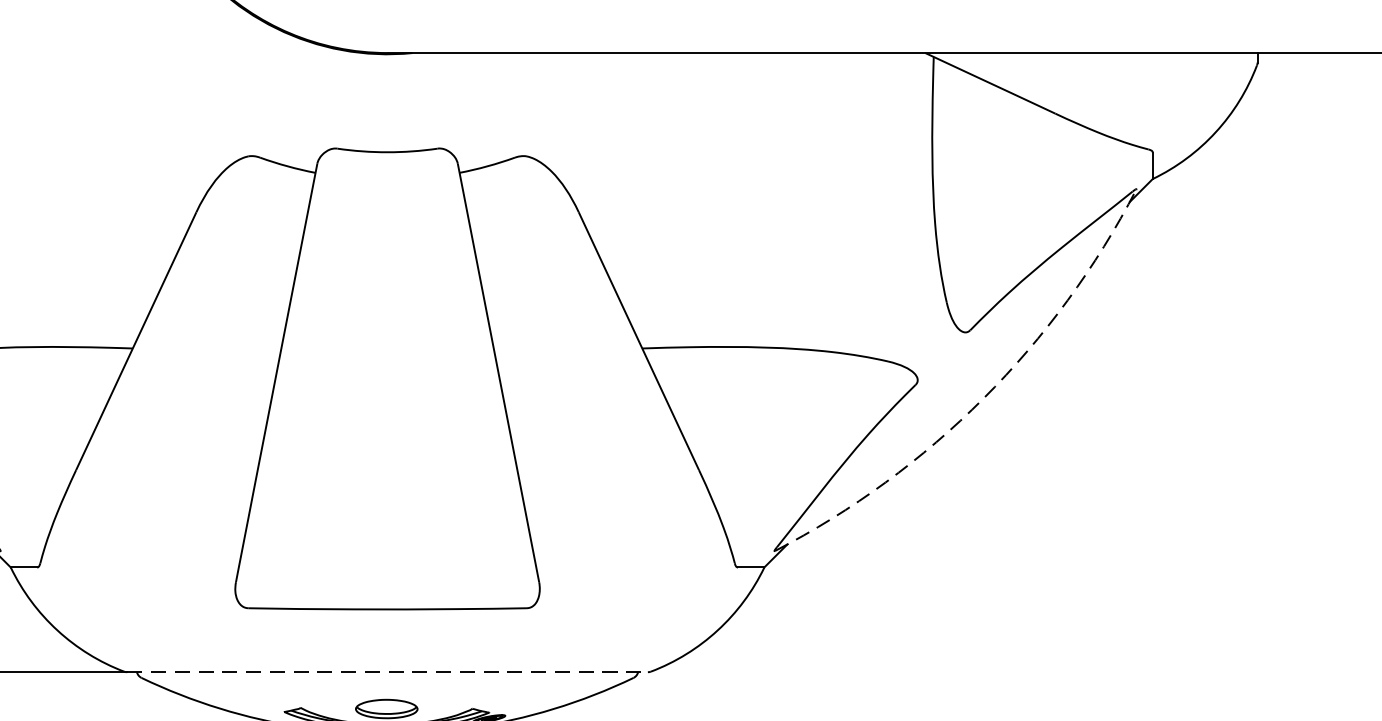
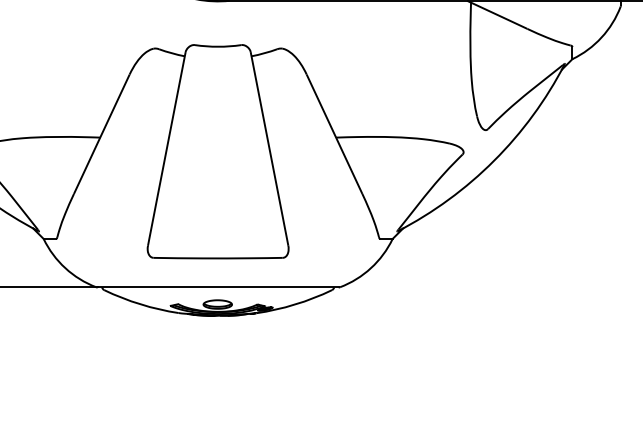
arc: (984, 397) -> (494, 160), dashed -> solid
line: (388, 672) -> (218, 287), dashed -> solid

